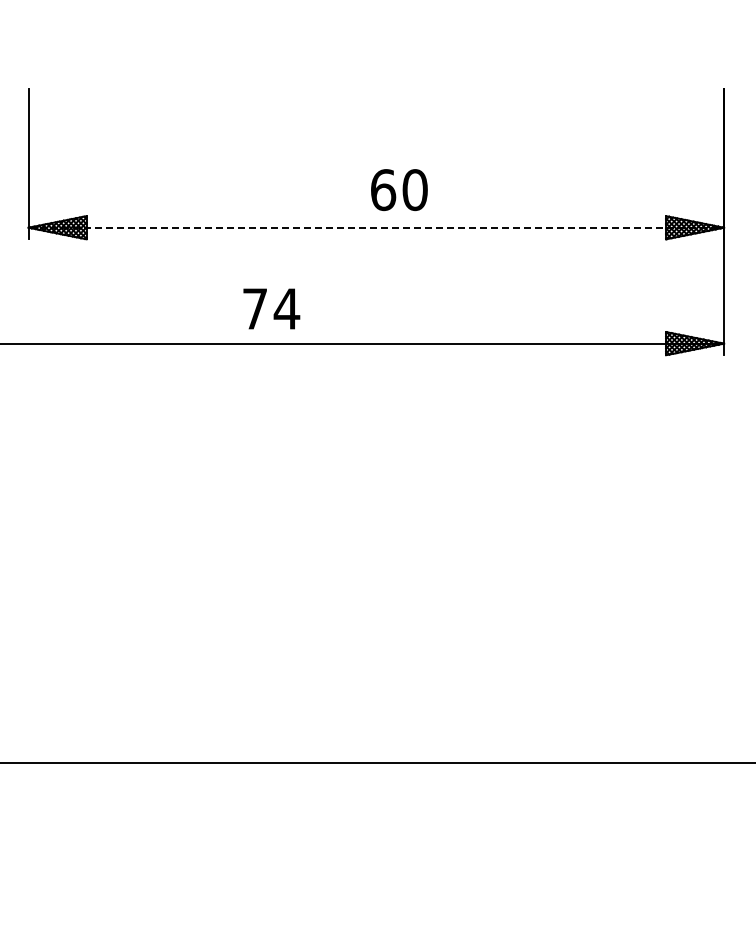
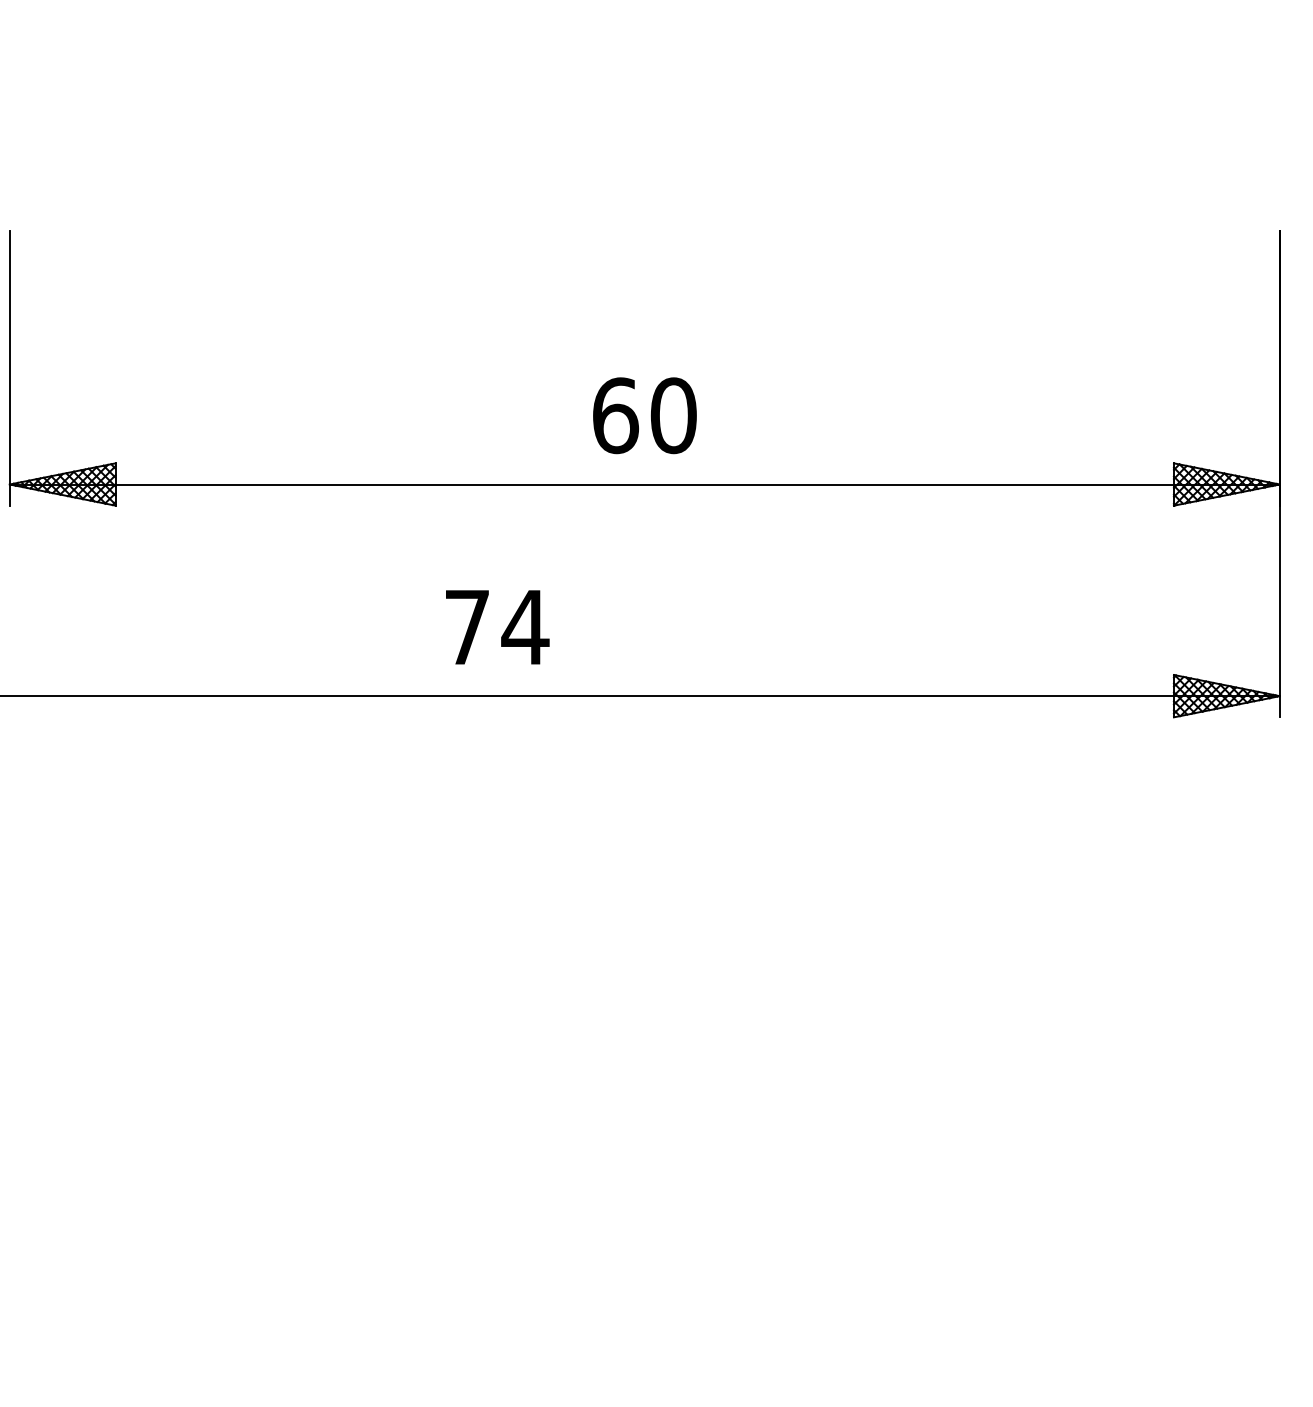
text: (399, 190) -> (645, 416), moved
line: (376, 227) -> (645, 484), dashed -> solid
text: (271, 308) -> (497, 626), moved

